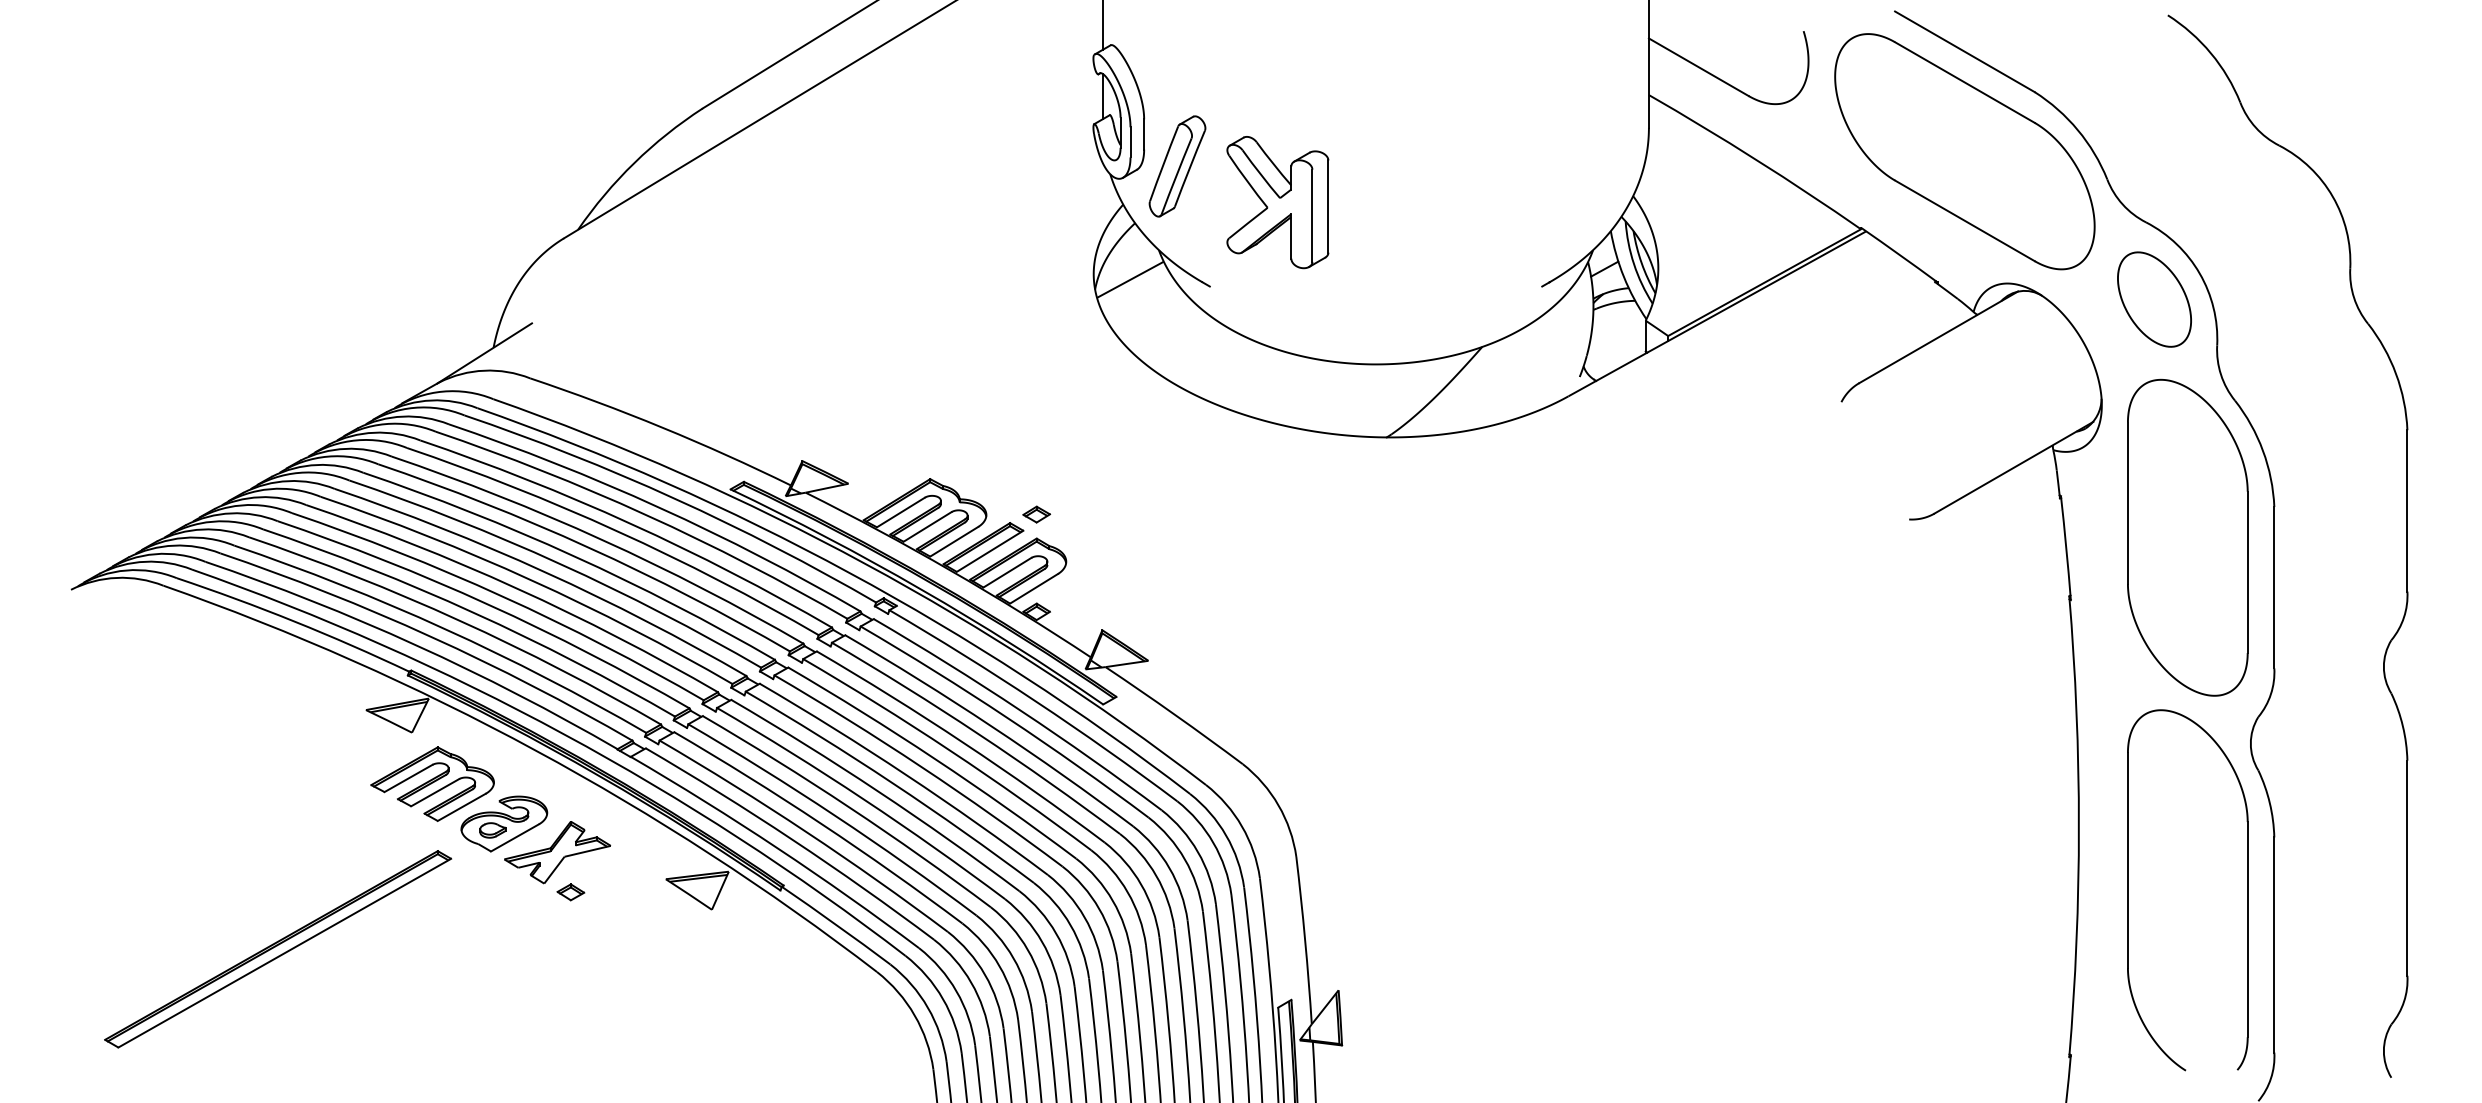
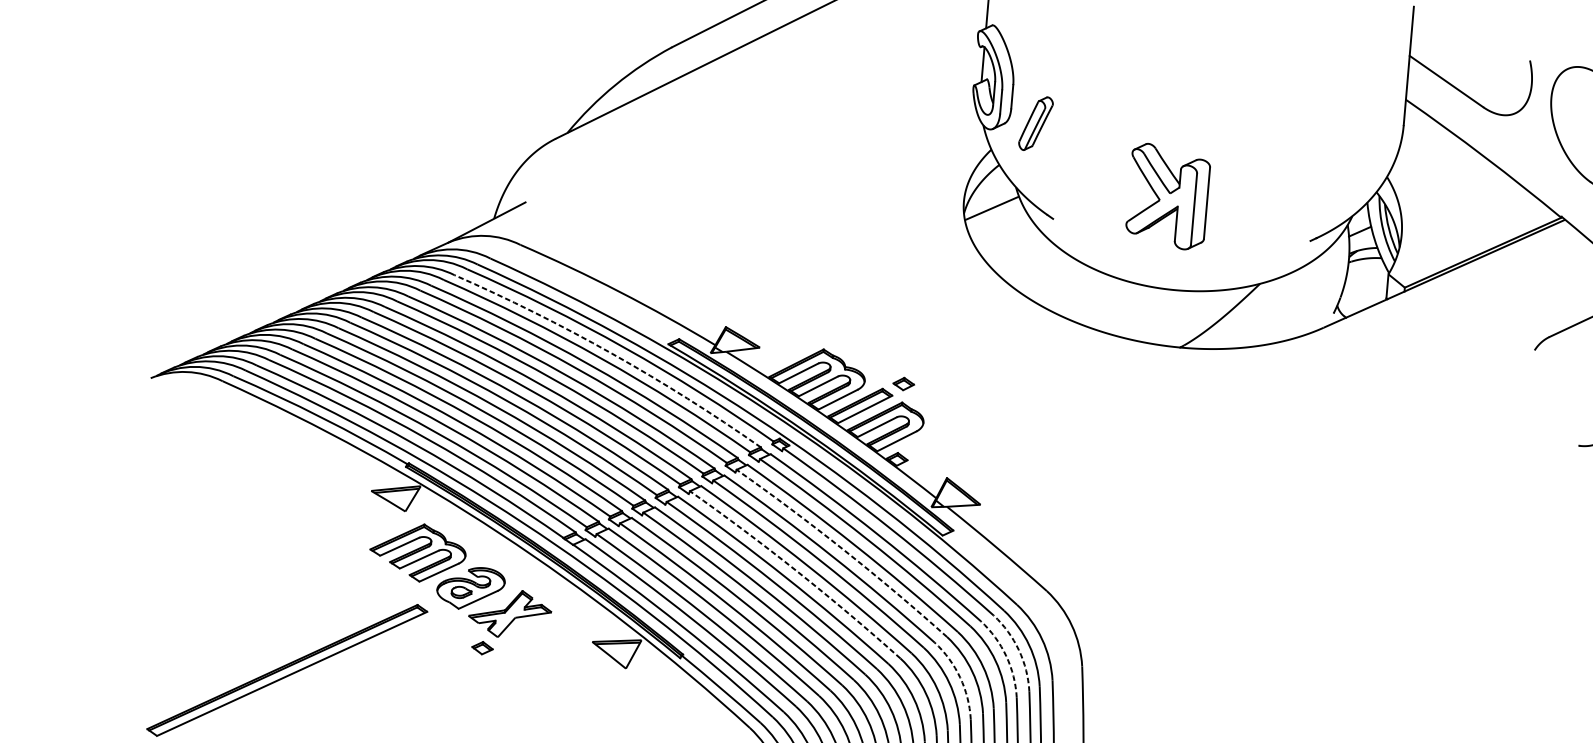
part: (1177, 166) -> (1035, 123), size x0.7
part: (1277, 202) -> (1167, 196), moved
arc: (659, 507) -> (612, 353), solid -> dashed
arc: (978, 734) -> (844, 550), solid -> dashed
arc: (921, 766) -> (797, 571), solid -> dashed
arc: (1213, 842) -> (1018, 649), solid -> dashed
arc: (1197, 851) -> (1005, 655), solid -> dashed
arc: (1141, 884) -> (960, 677), solid -> dashed
part: (570, 892) -> (482, 648), moved

